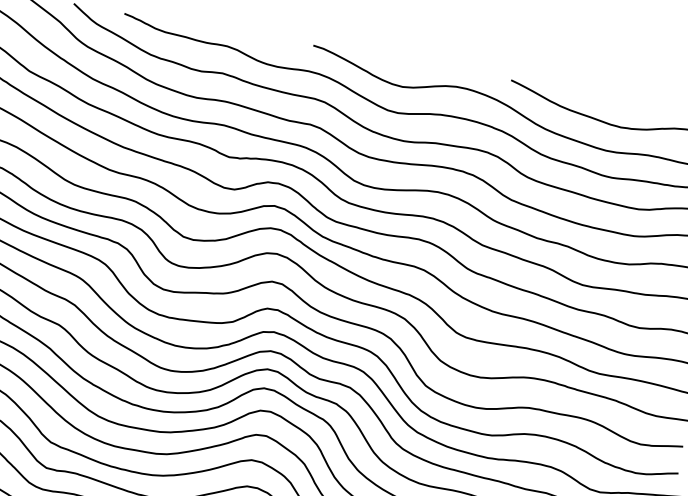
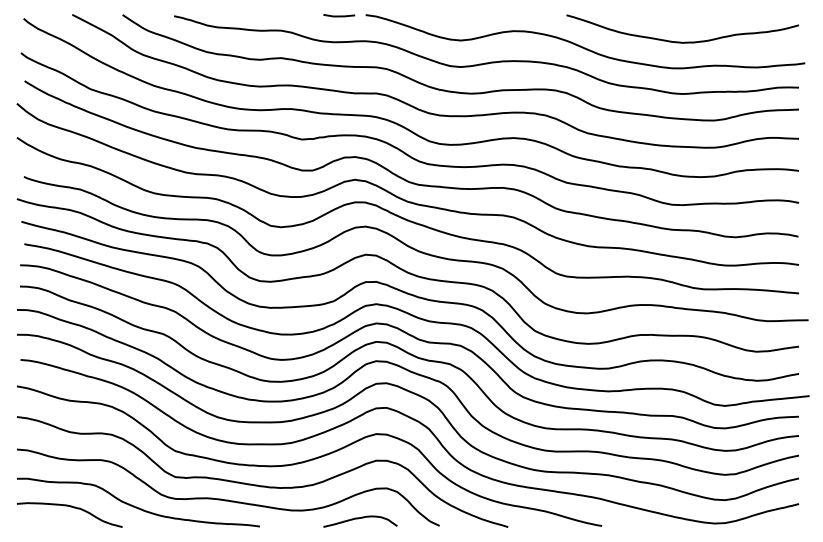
line: (287, 41) -> (339, 15), added

